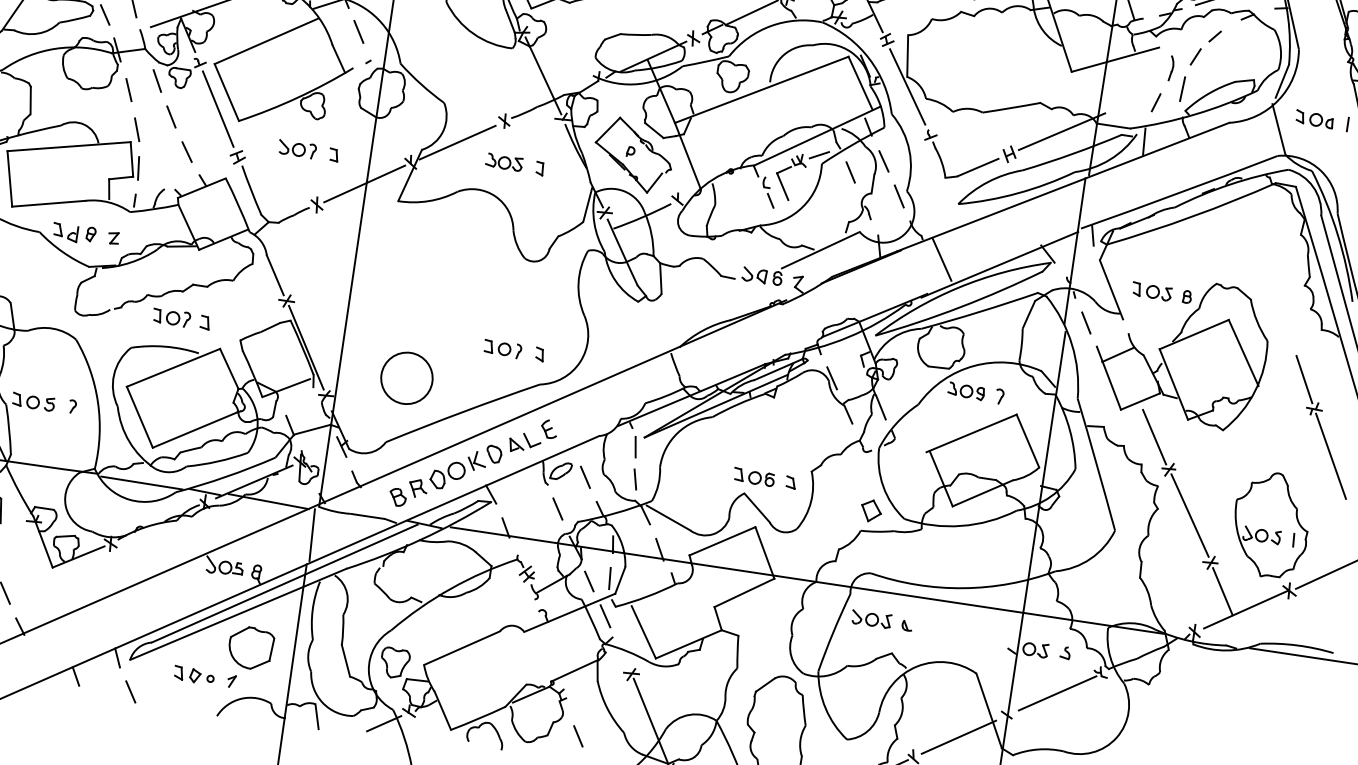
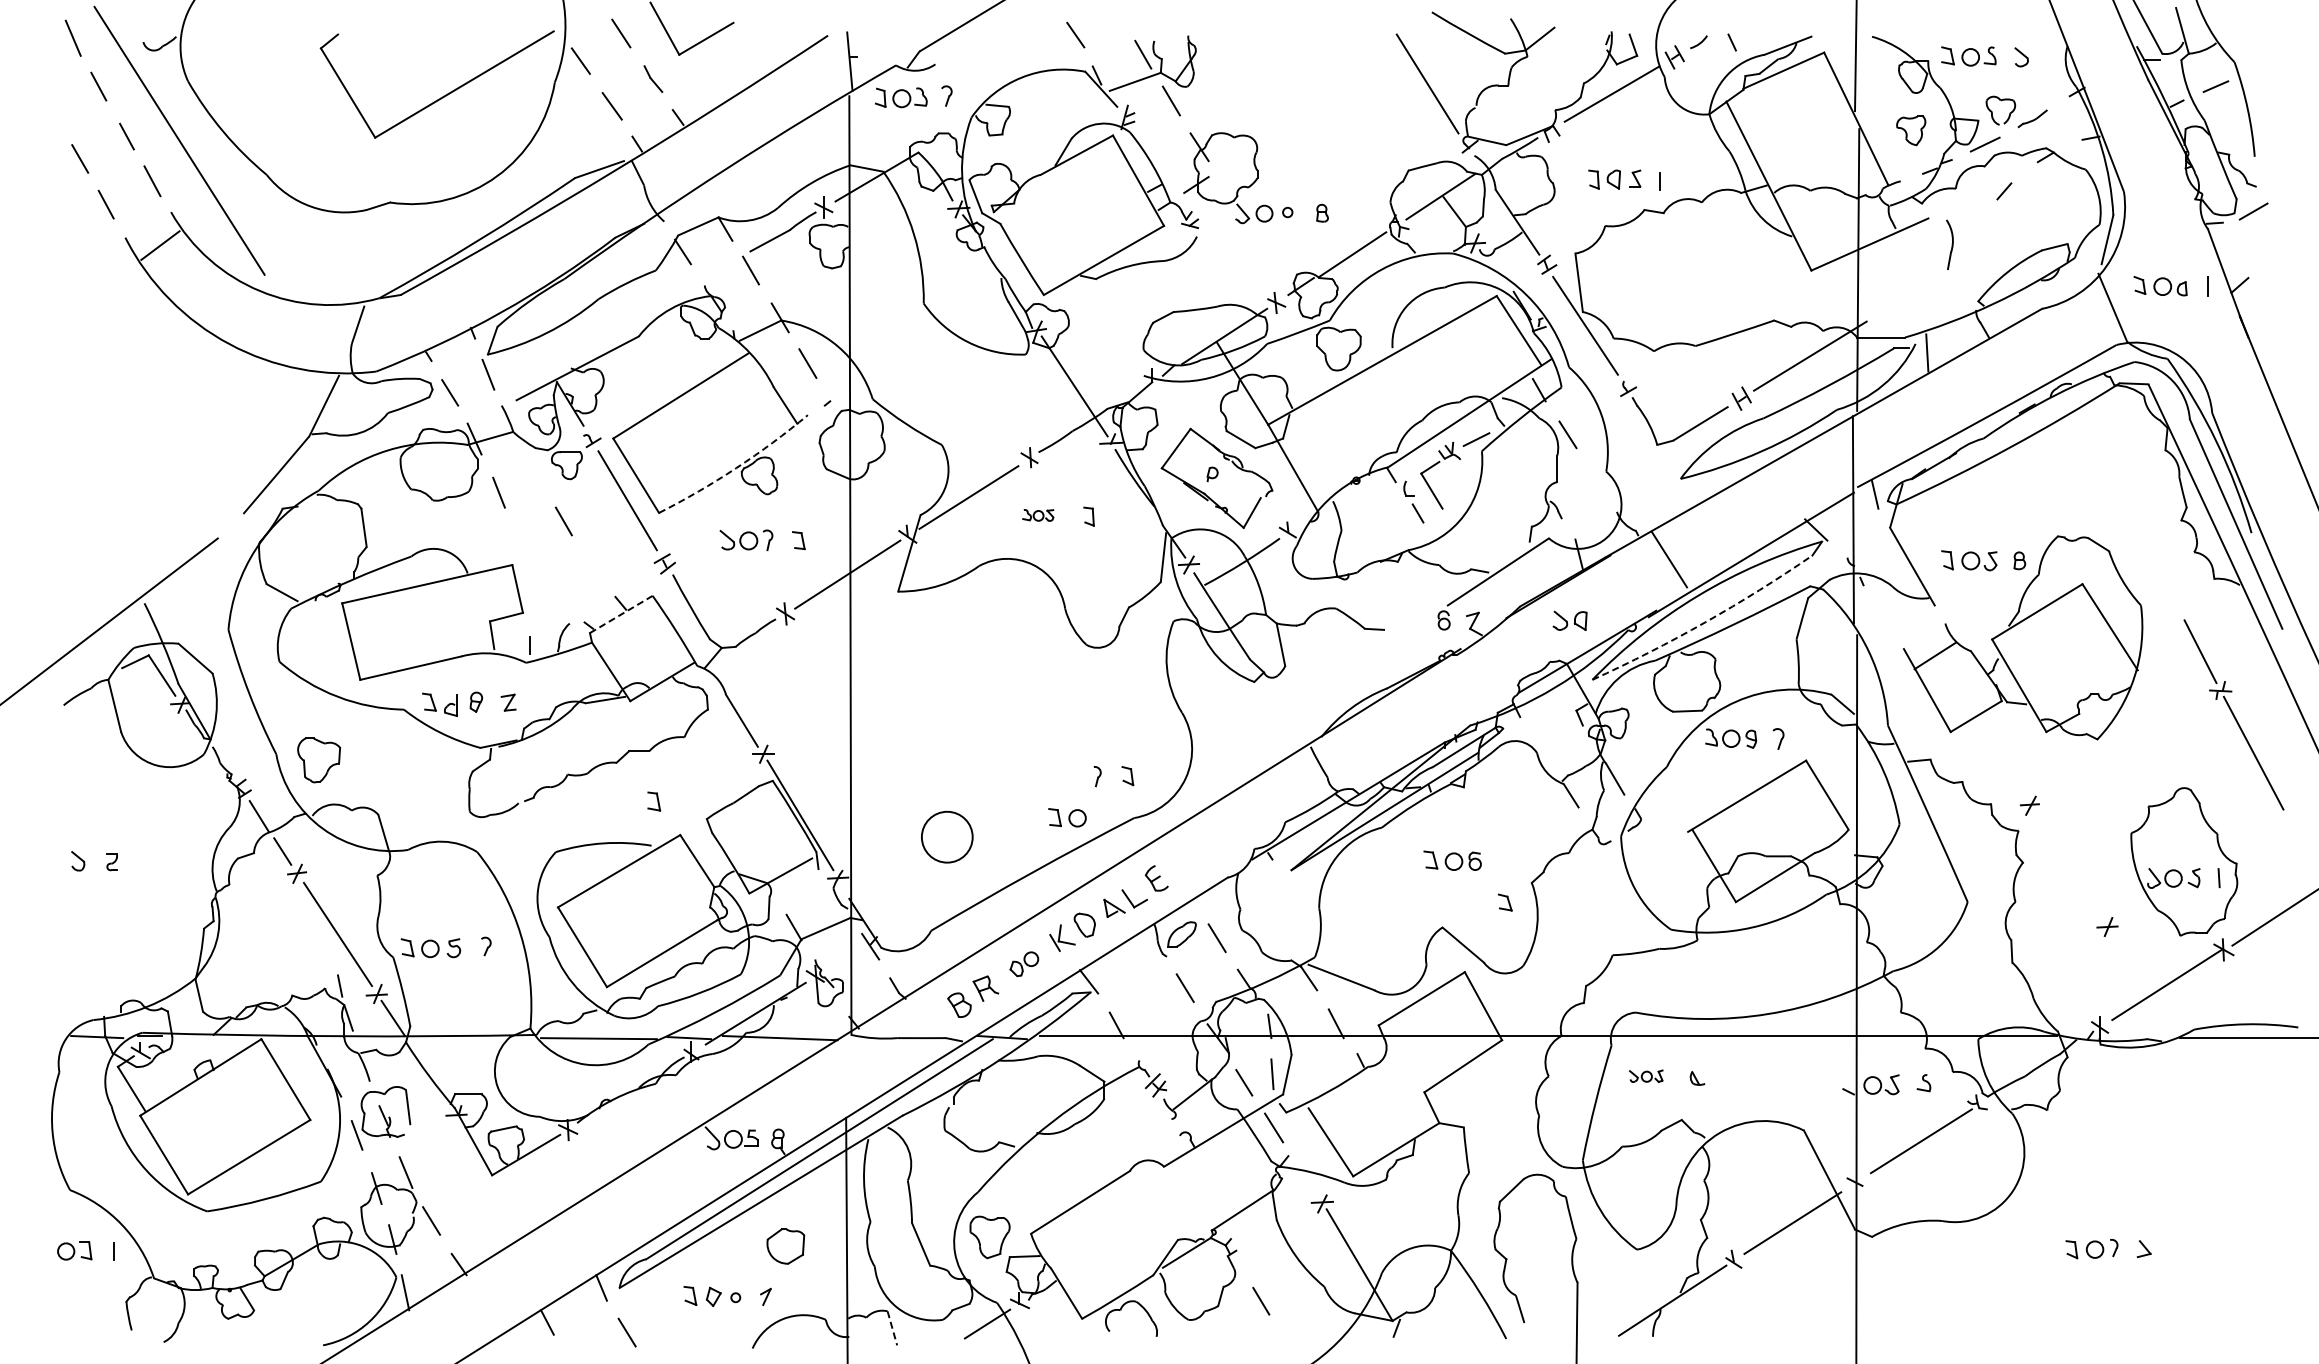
line: (1195, 56) -> (1981, 223), removed
part: (1171, 68) -> (1949, 244), size x1.4
line: (157, 80) -> (536, 473), removed
line: (1182, 89) -> (1969, 271), removed
arc: (297, 97) -> (736, 468), solid -> dashed
line: (1156, 102) -> (1935, 295), removed
line: (136, 129) -> (518, 546), removed
line: (186, 151) -> (592, 566), removed
part: (504, 162) -> (1038, 515), size x0.6
line: (138, 168) -> (528, 600), removed
line: (850, 171) -> (1523, 456), removed
line: (202, 188) -> (621, 614), solid -> dashed
line: (899, 196) -> (1596, 480), removed
part: (754, 275) -> (1569, 620), moved
arc: (960, 307) -> (1705, 622), solid -> dashed
part: (171, 317) -> (605, 801), removed
line: (1086, 323) -> (1884, 618), removed
part: (497, 347) -> (1067, 817), moved
circle: (406, 377) -> (946, 836), size x0.7
line: (831, 378) -> (1540, 748), removed
line: (1154, 436) -> (2003, 762), removed
line: (635, 447) -> (1280, 885), removed
part: (447, 474) -> (1024, 963), size x0.6
part: (754, 477) -> (1452, 860), moved
line: (635, 479) -> (1287, 930), removed
part: (871, 511) -> (1623, 925), removed
line: (1189, 515) -> (2068, 865), removed
line: (312, 534) -> (847, 1075), removed
line: (1222, 591) -> (2130, 964), removed
part: (871, 618) -> (1646, 1075), size x0.6
part: (250, 648) -> (785, 1246), size x0.6
line: (317, 716) -> (892, 1328), solid -> dashed

